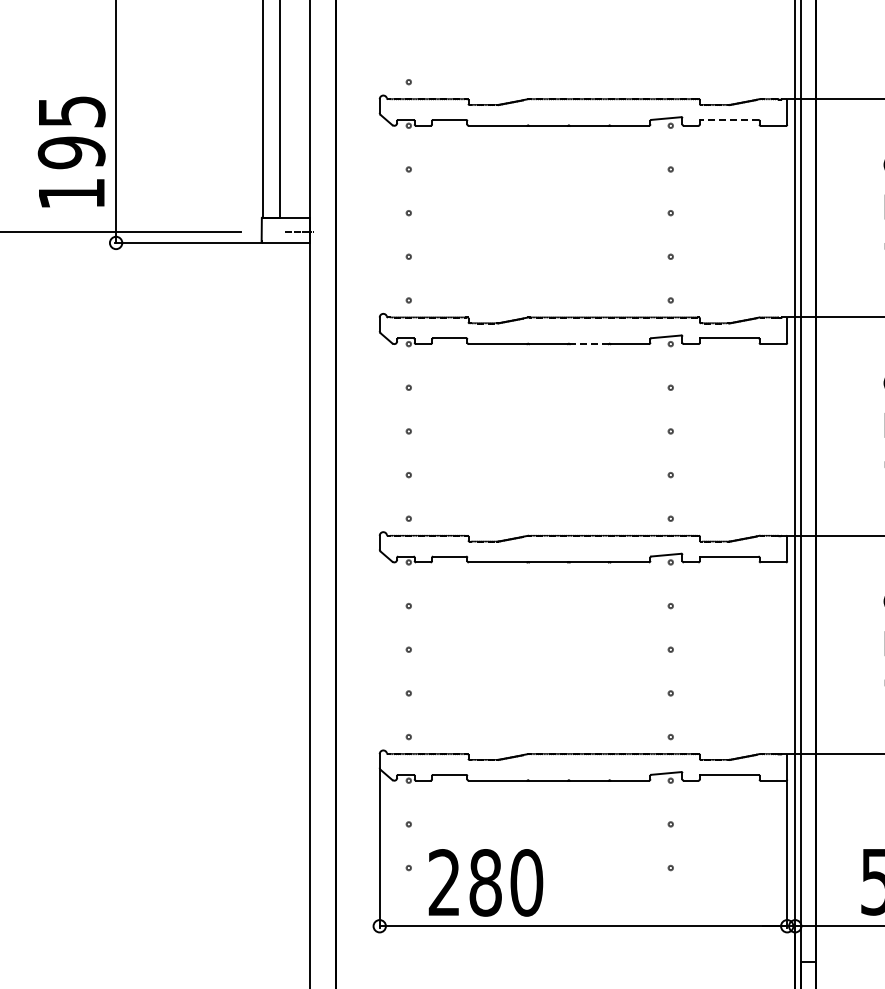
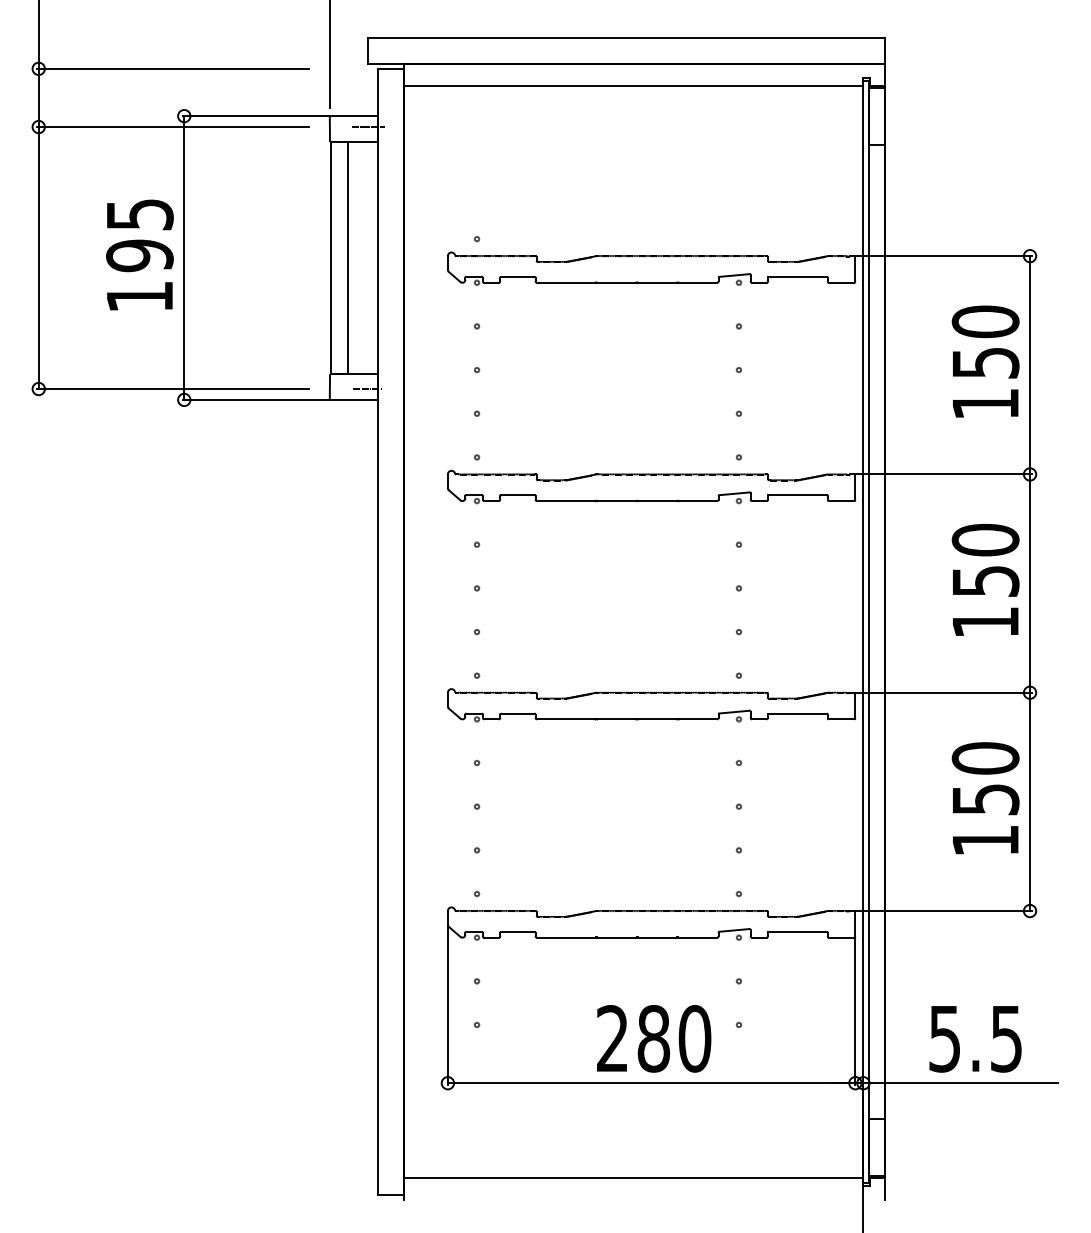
line: (728, 119) -> (796, 276), dashed -> solid
text: (71, 151) -> (139, 254), moved
line: (589, 344) -> (657, 501), dashed -> solid
text: (486, 882) -> (654, 1038), moved

